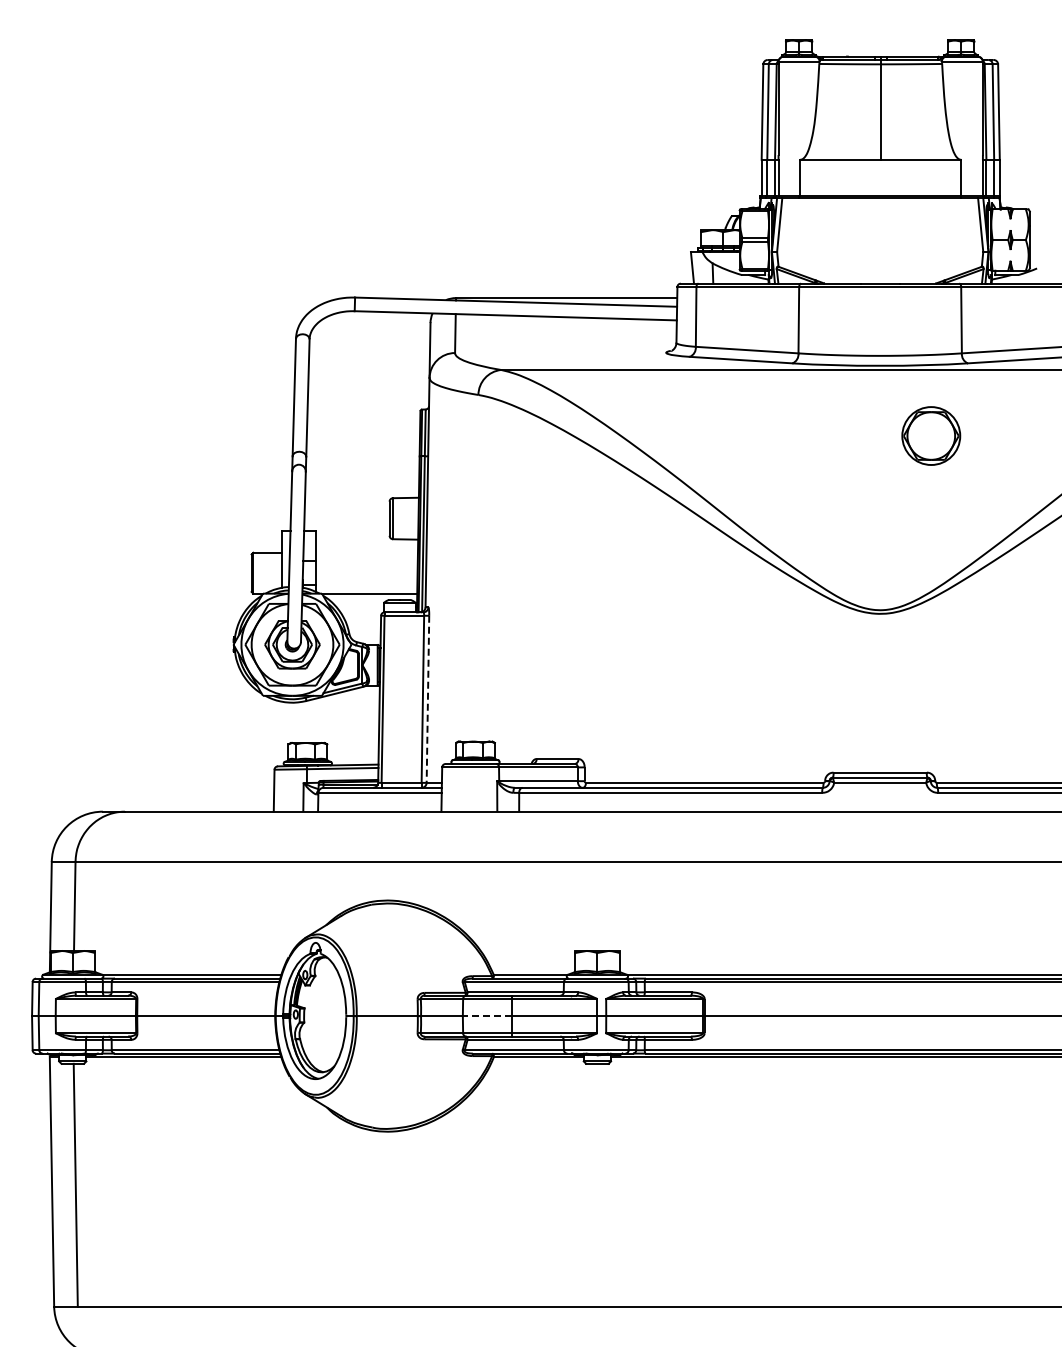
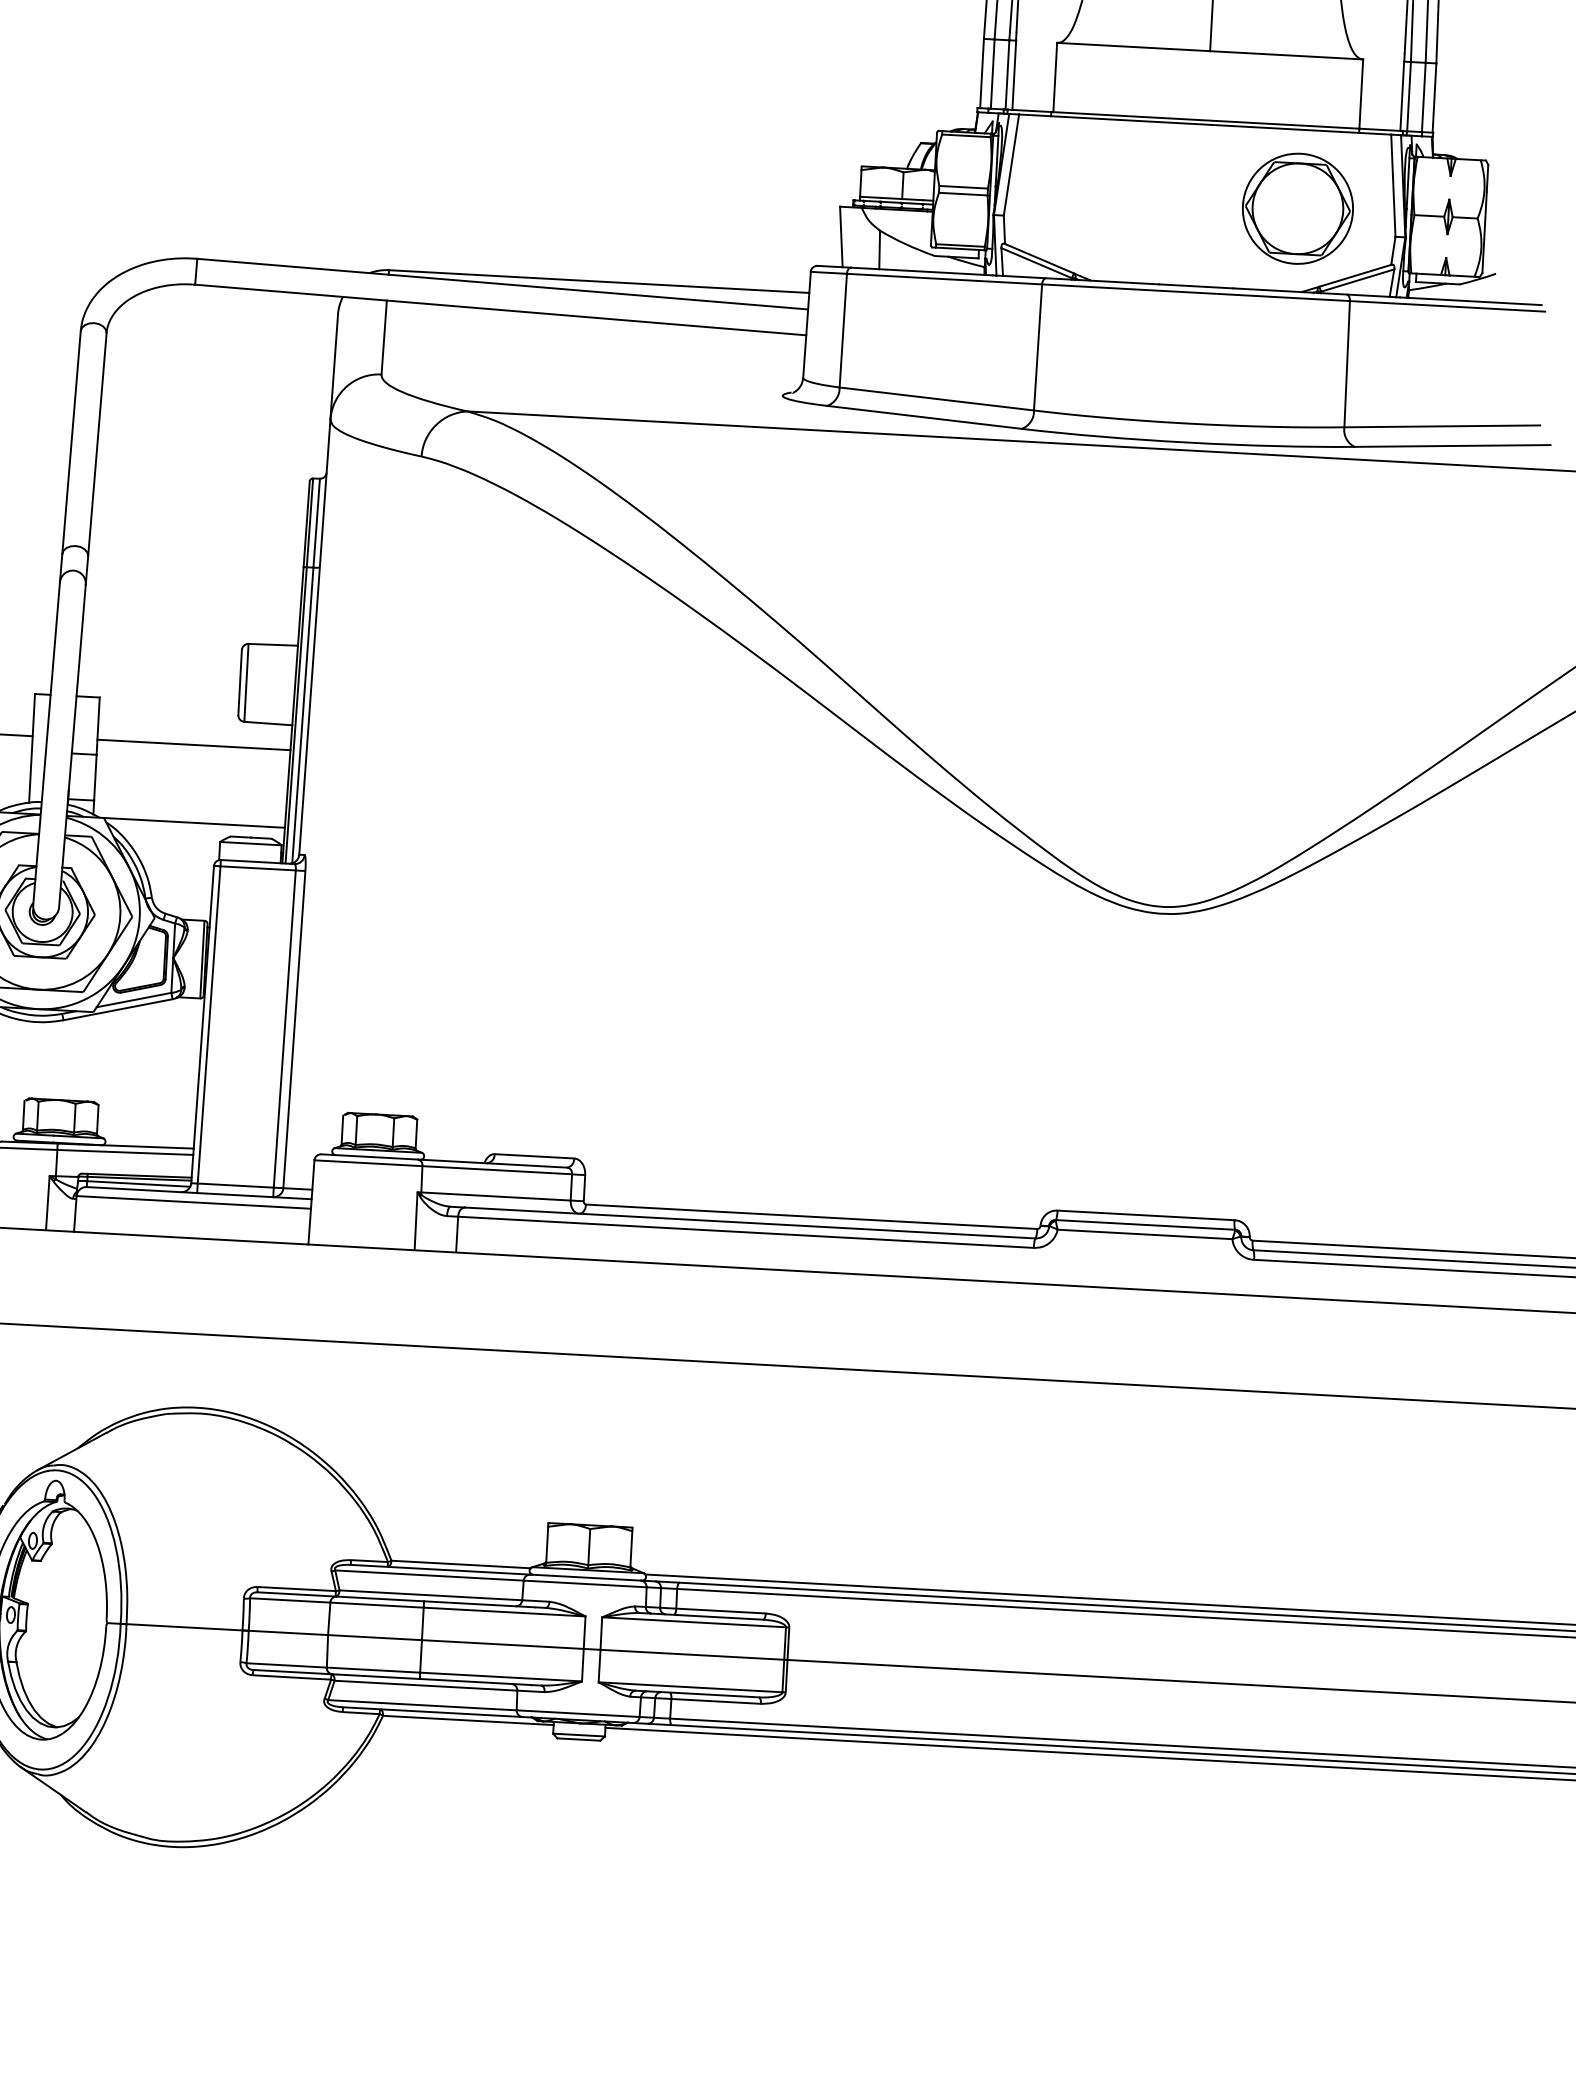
part: (931, 435) -> (1298, 207), moved
line: (366, 552) -> (192, 744), added
line: (427, 698) -> (293, 1028), dashed -> solid
line: (487, 1016) -> (374, 1638), dashed -> solid

